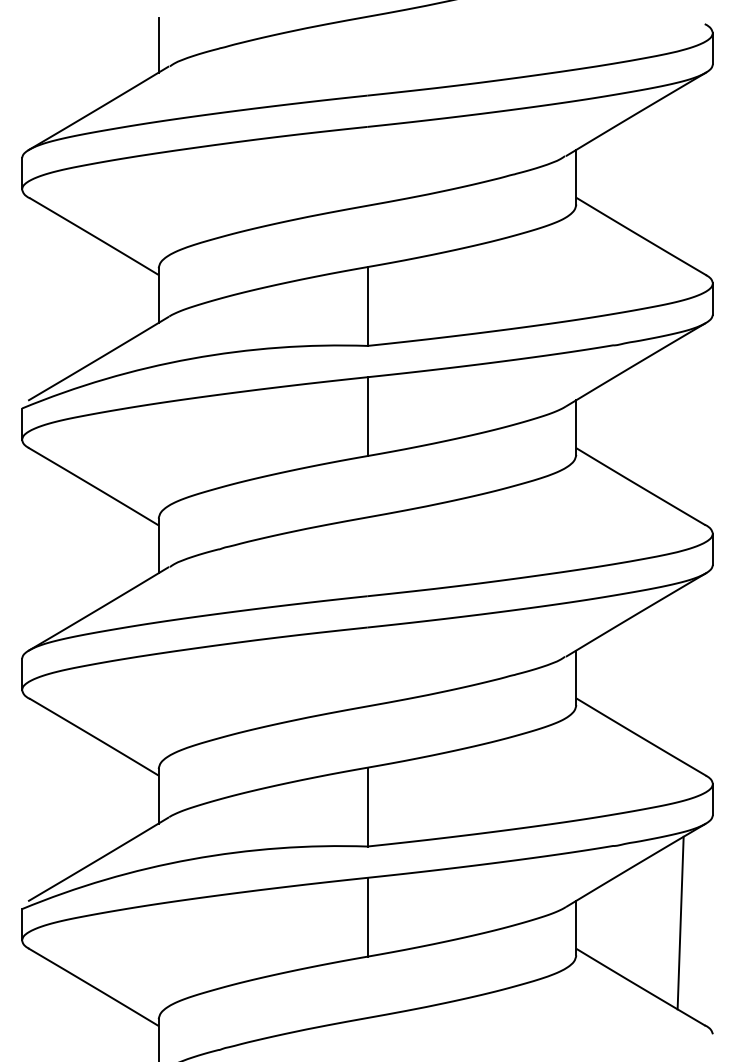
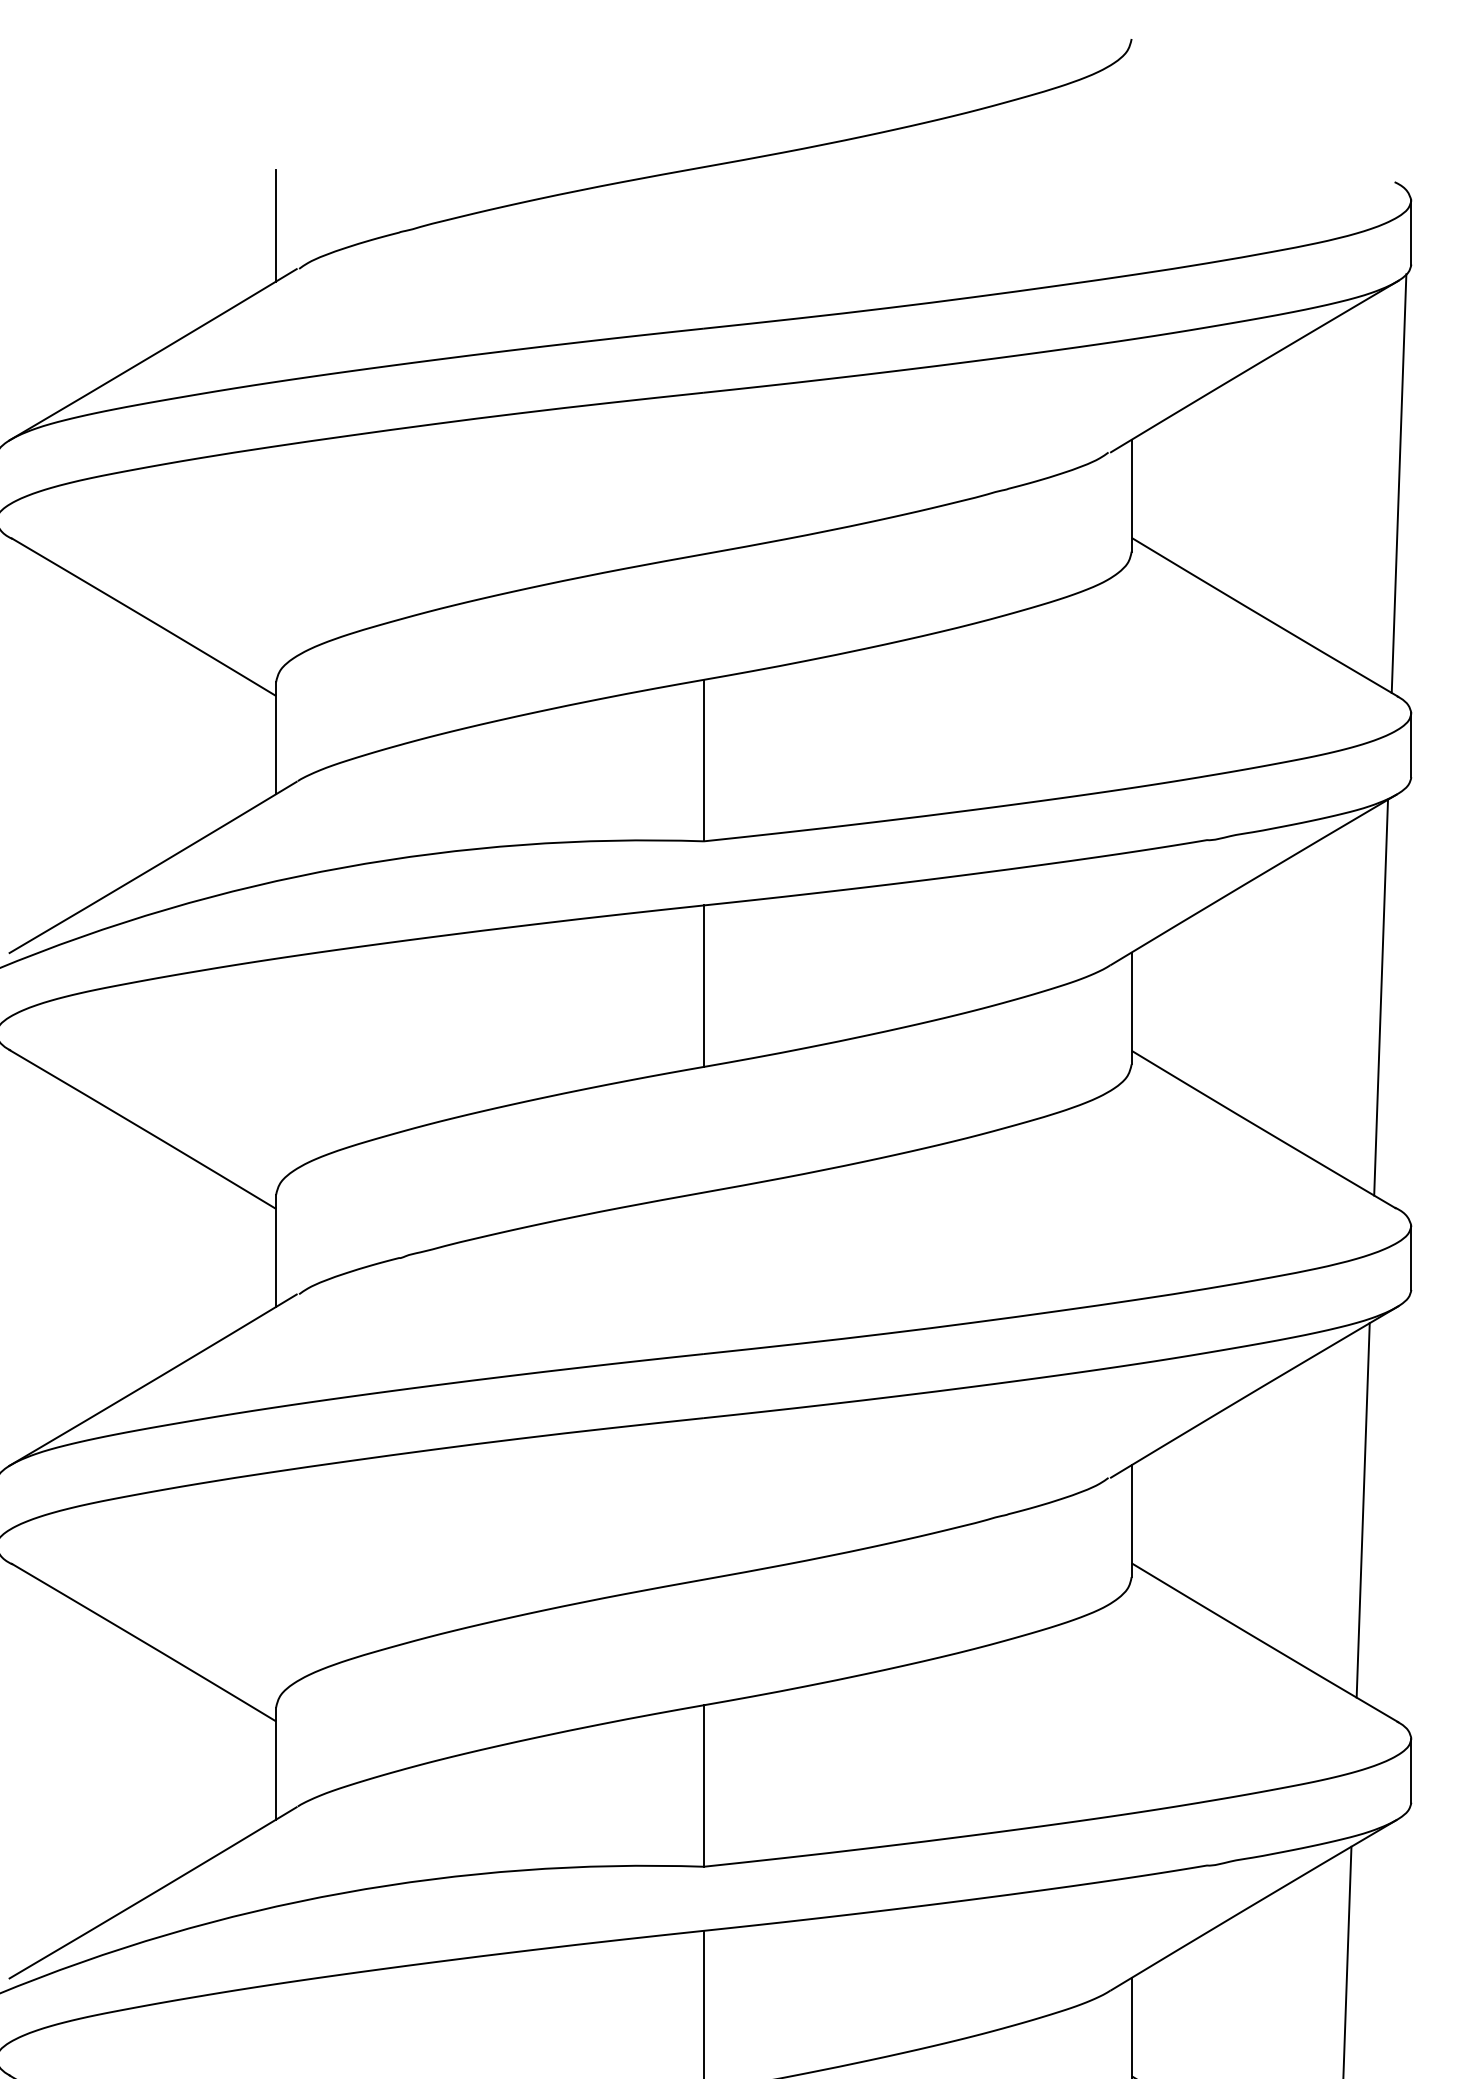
line: (706, 171) -> (1398, 484), added
line: (697, 421) -> (1379, 996), added
line: (689, 672) -> (1363, 1510), added

